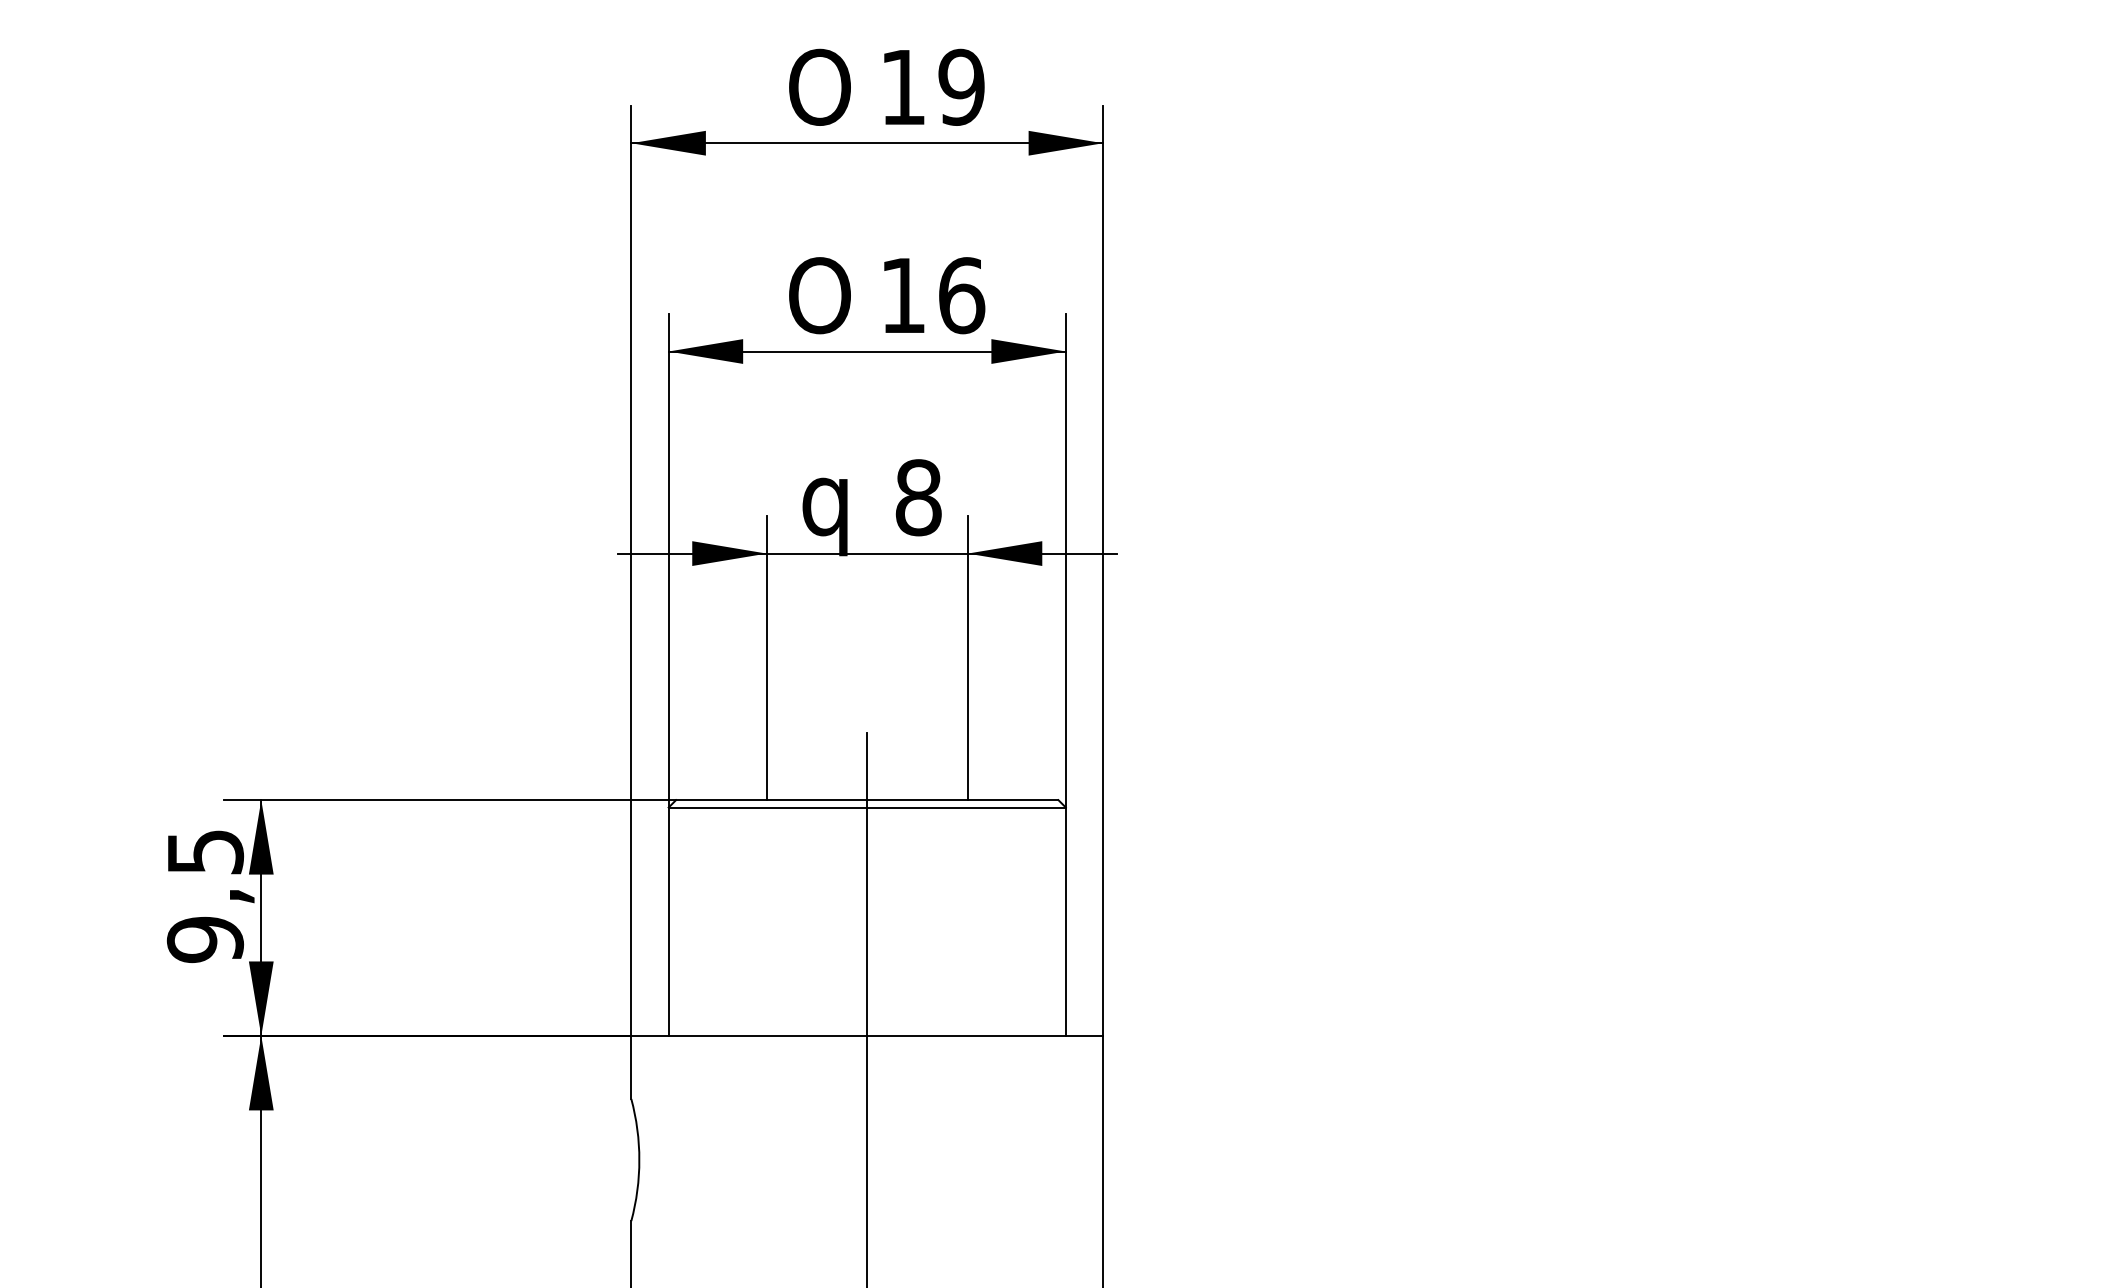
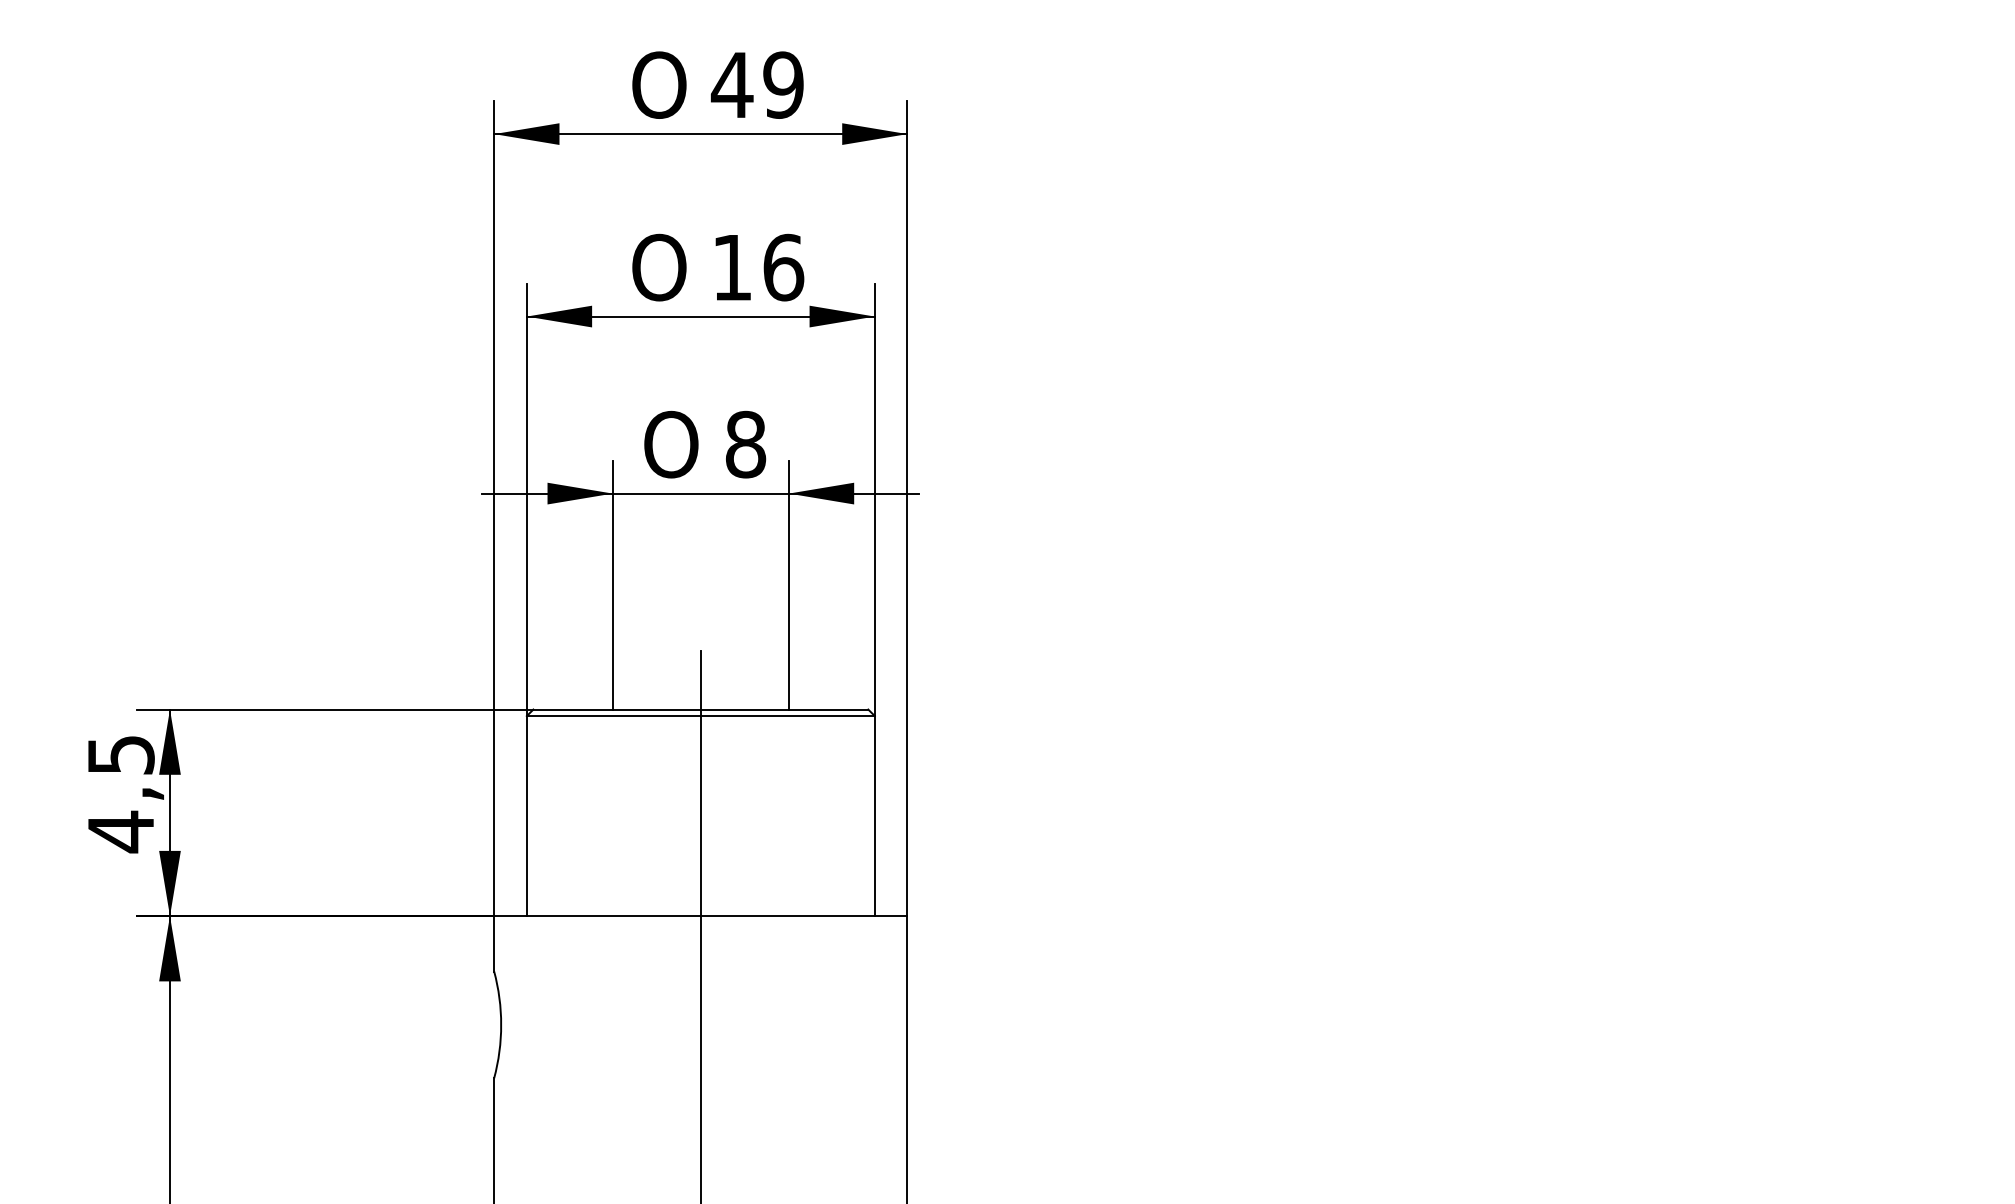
text: (902, 86) -> (731, 84), 19 -> 49
text: (833, 506) -> (671, 452), q -> O
text: (204, 939) -> (120, 831), 9,5 -> 4,5

